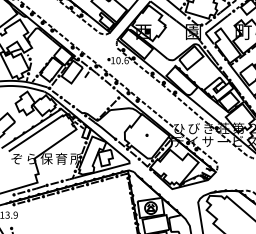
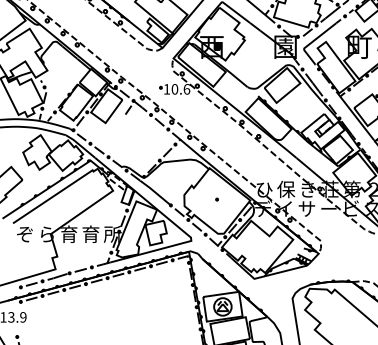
text: (193, 128) -> (285, 189), び -> 保
text: (46, 158) -> (68, 233), 保 -> 育

